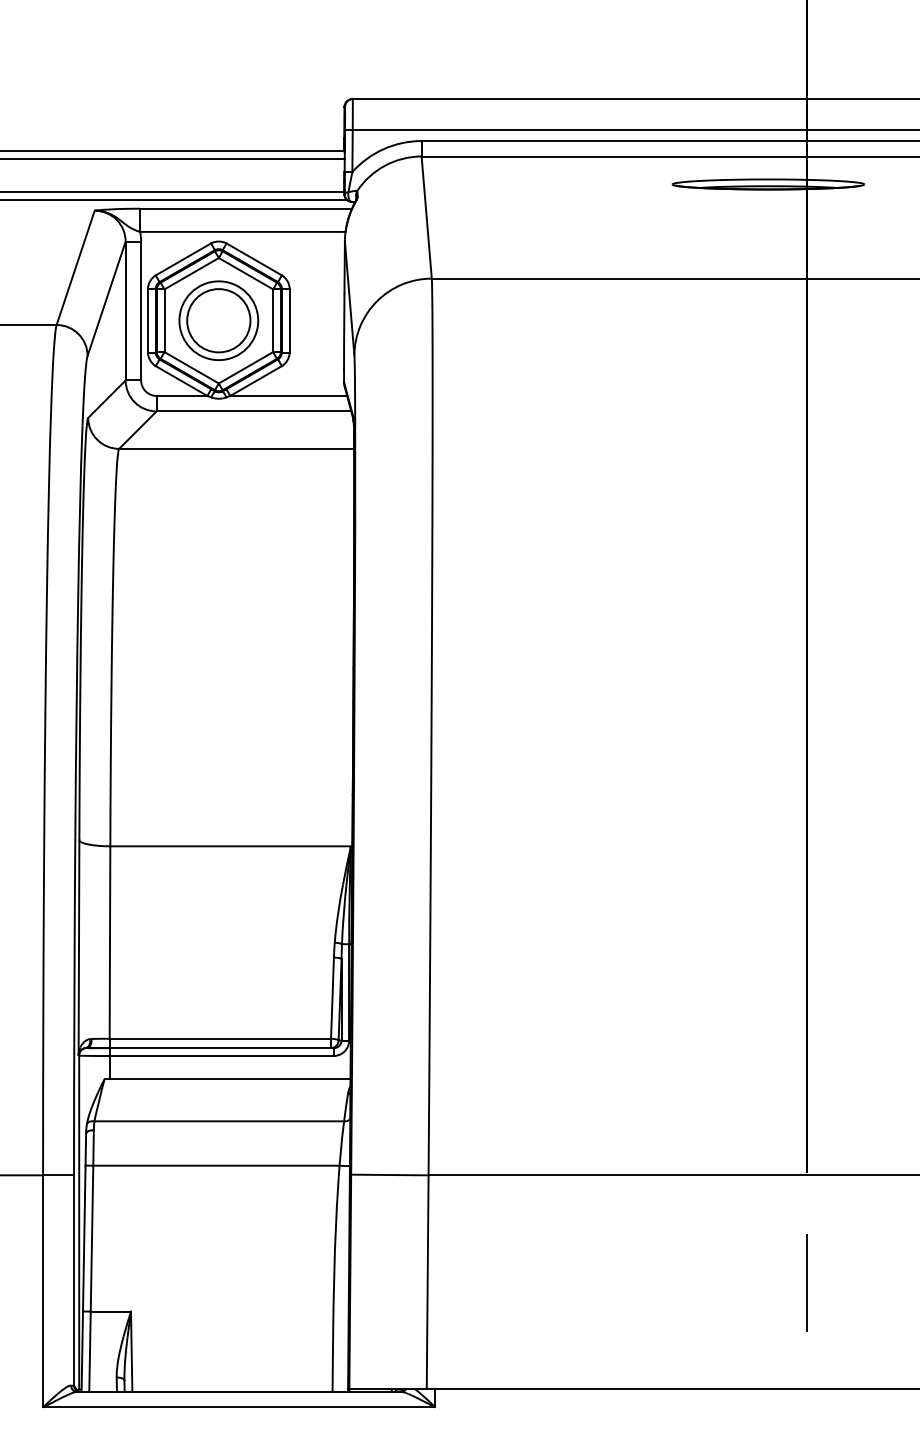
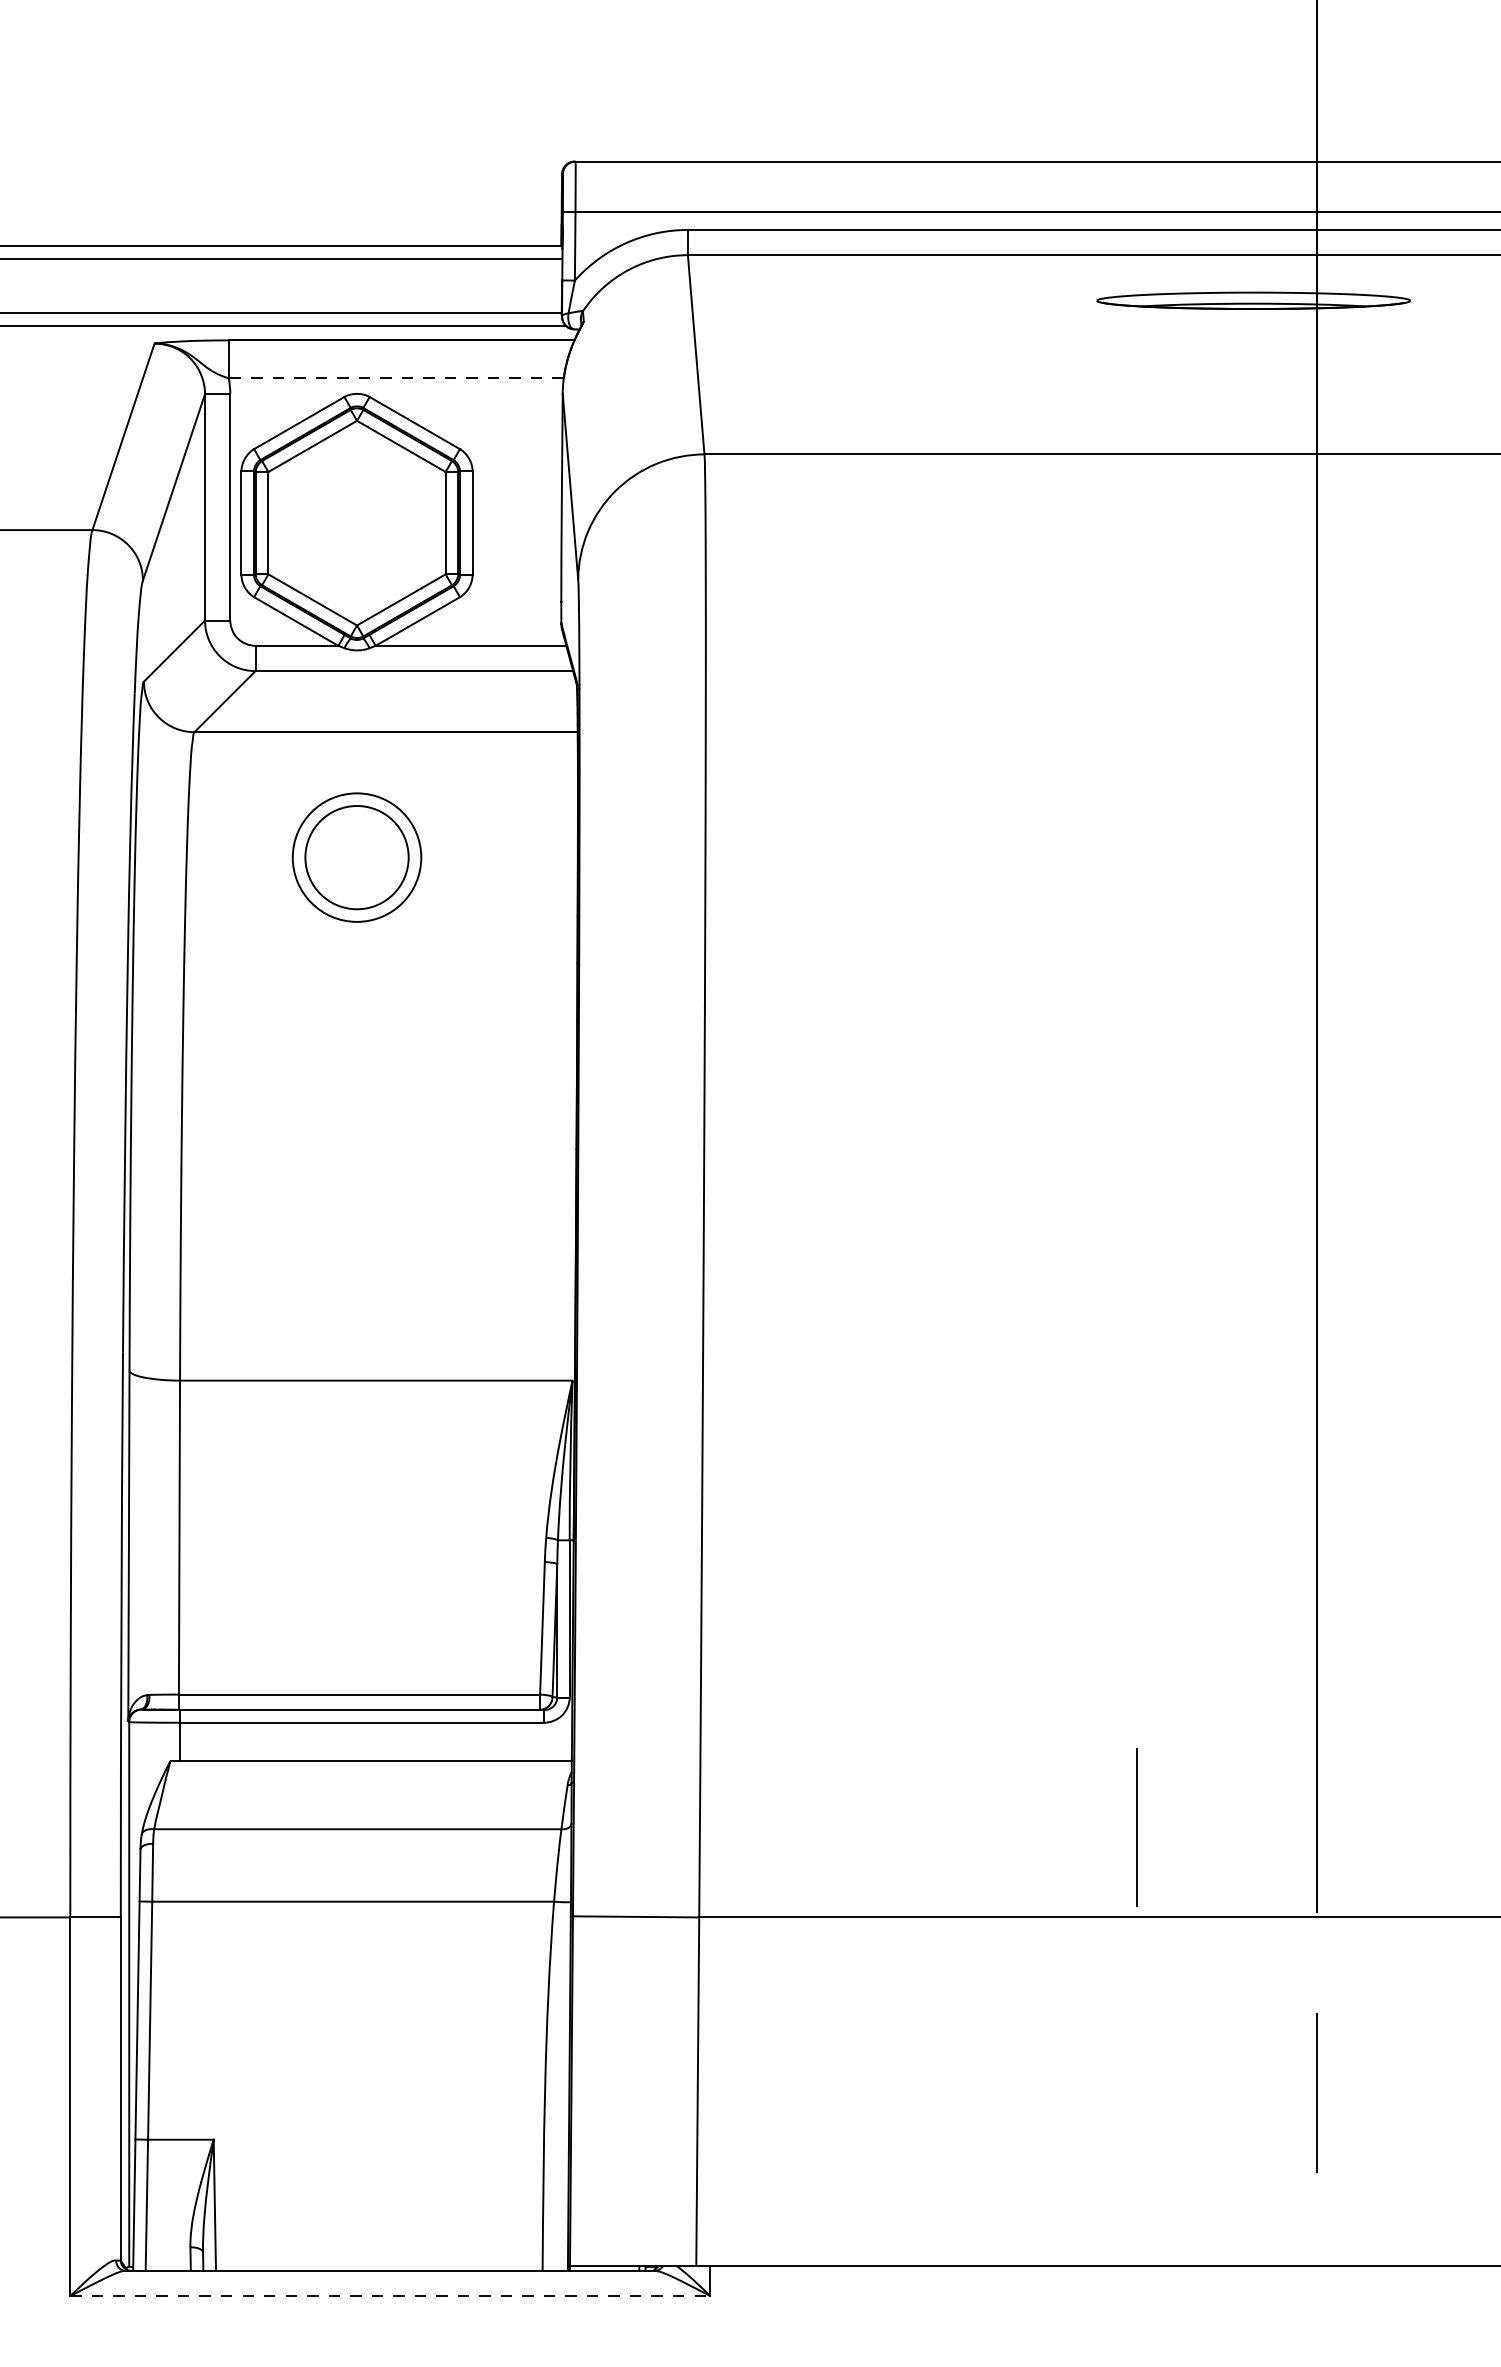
line: (242, 231) -> (395, 377), solid -> dashed
part: (218, 320) -> (356, 857), moved
line: (696, 1119) -> (1136, 1826), added
line: (239, 1407) -> (390, 2296), solid -> dashed

